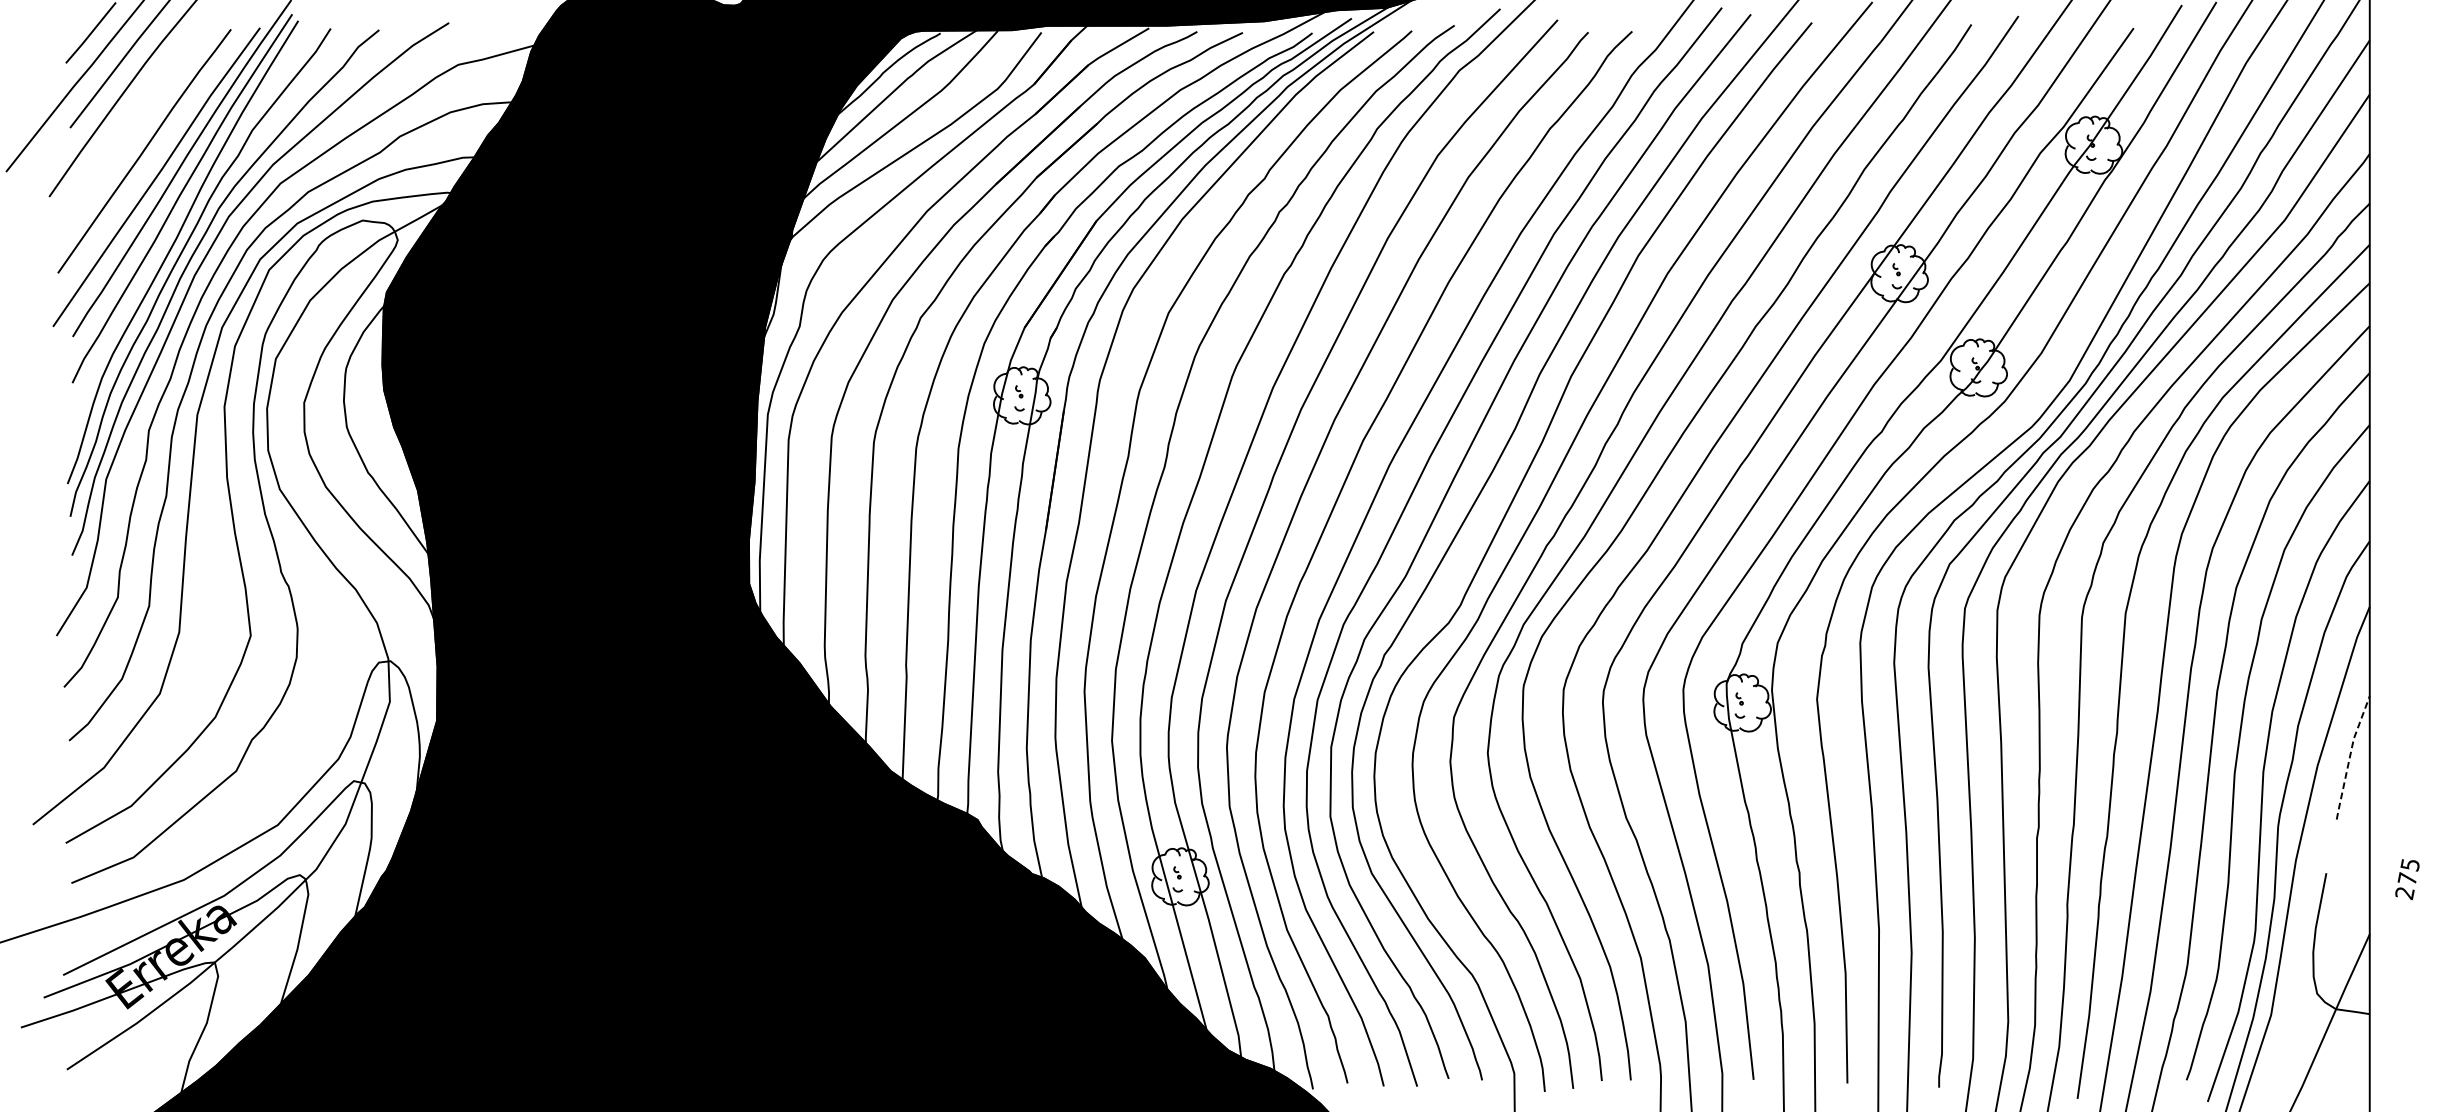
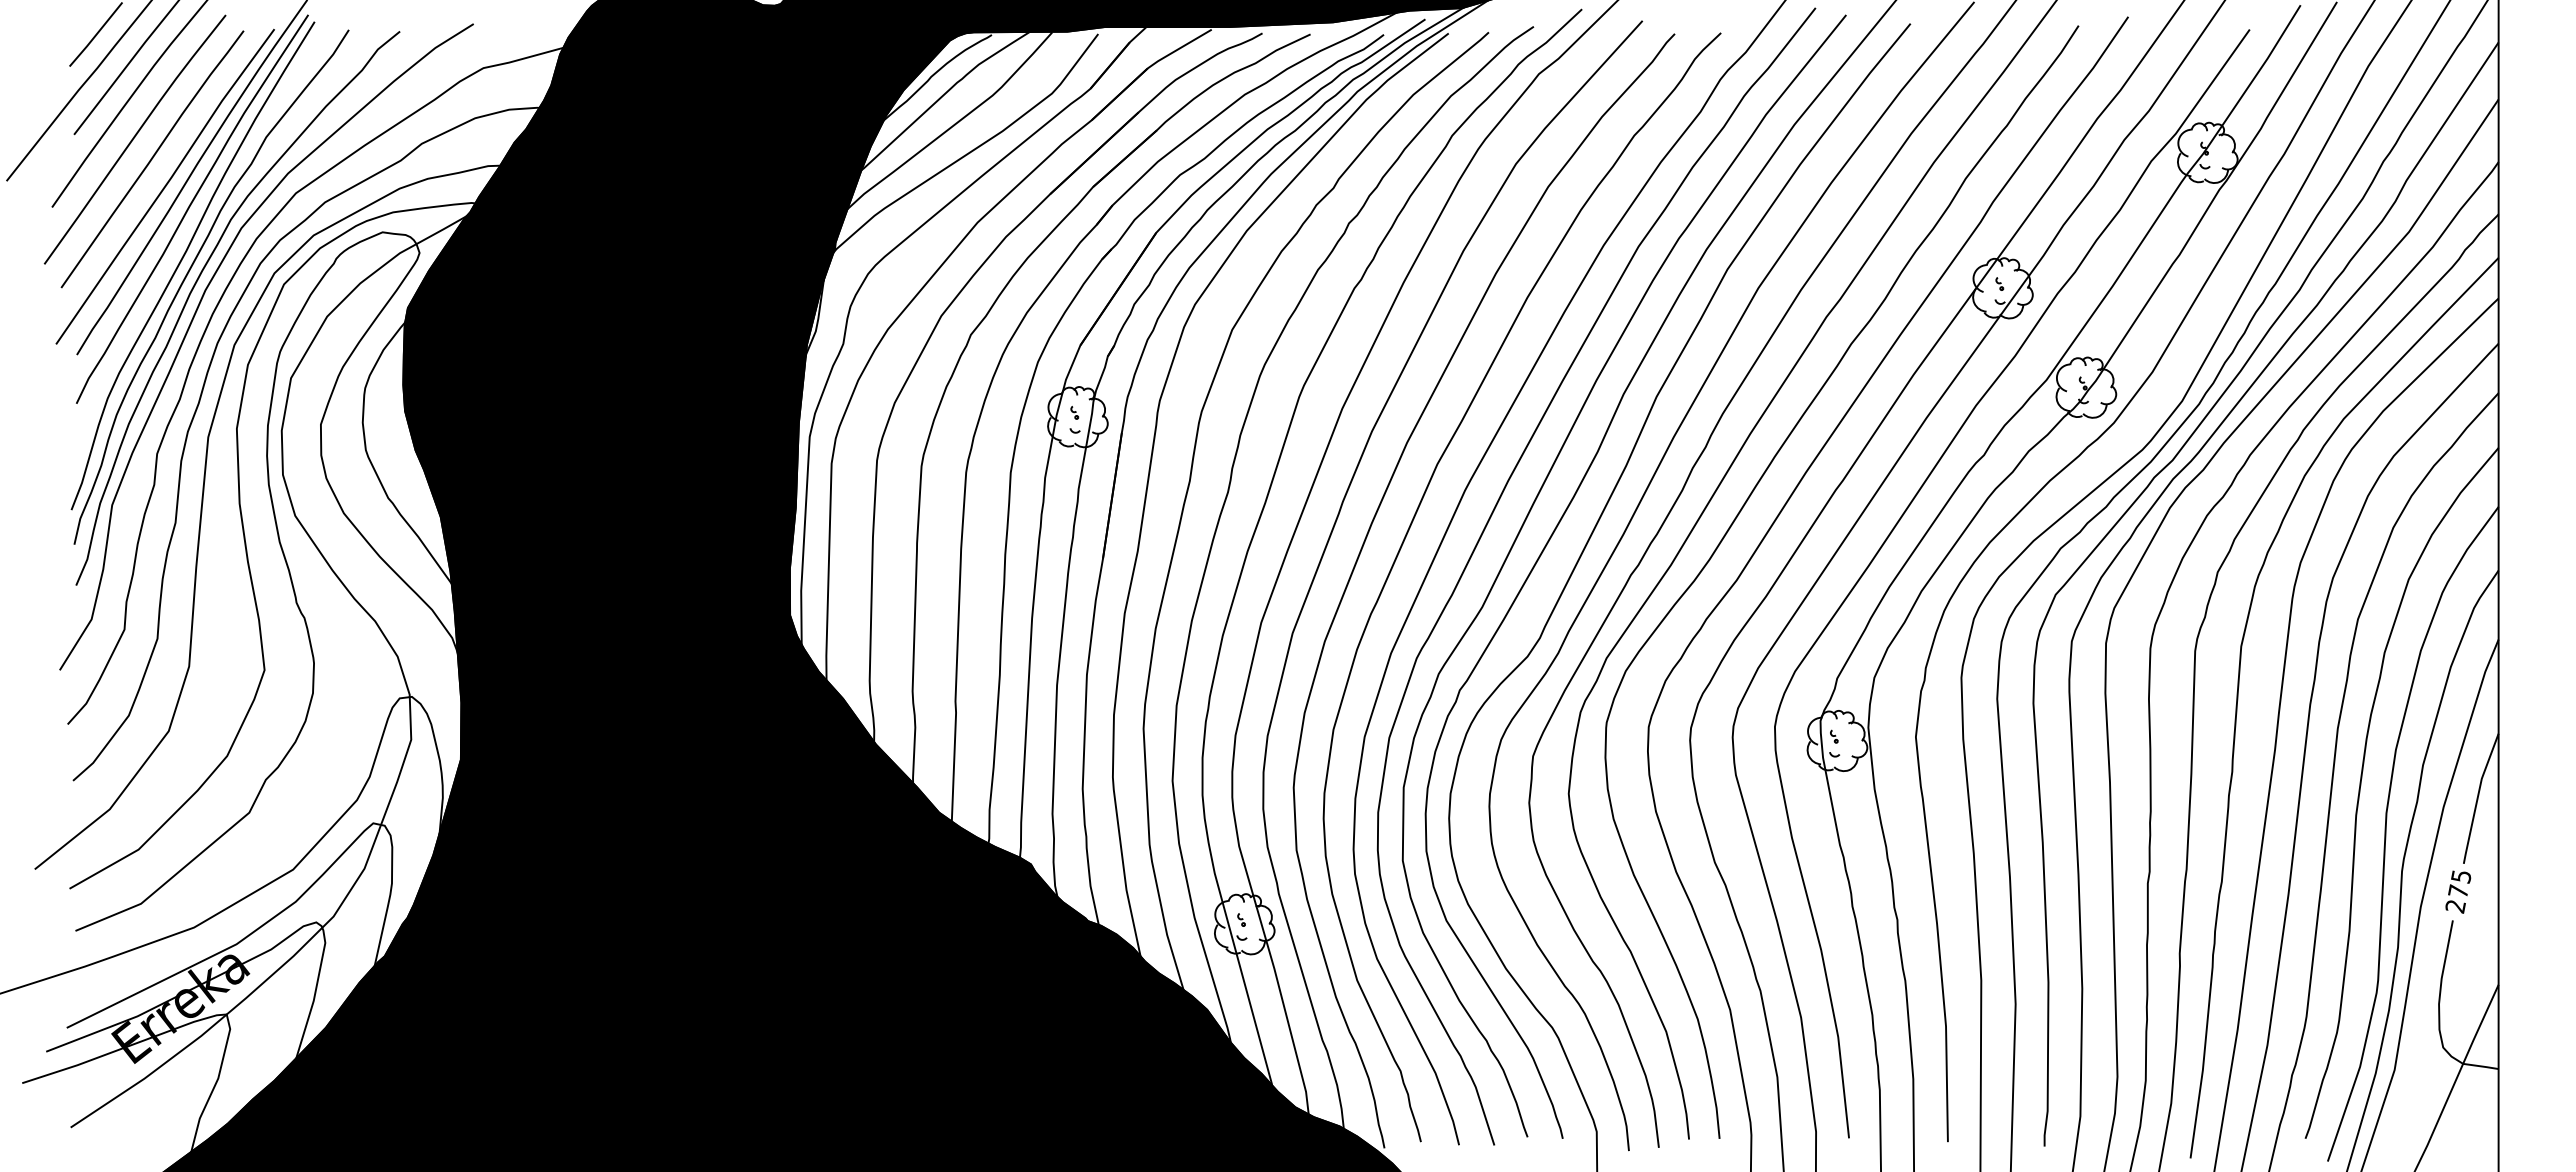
curve: (127, 131) -> (134, 138), added
line: (2349, 756) -> (2477, 797), dashed -> solid
text: (2407, 878) -> (2458, 891), moved

